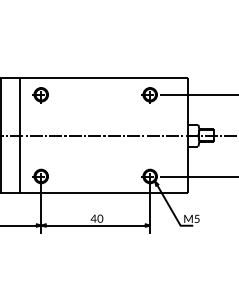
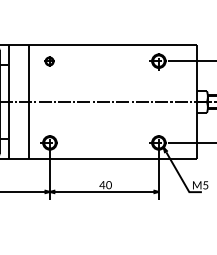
part: (40, 95) -> (49, 61), size x0.6

